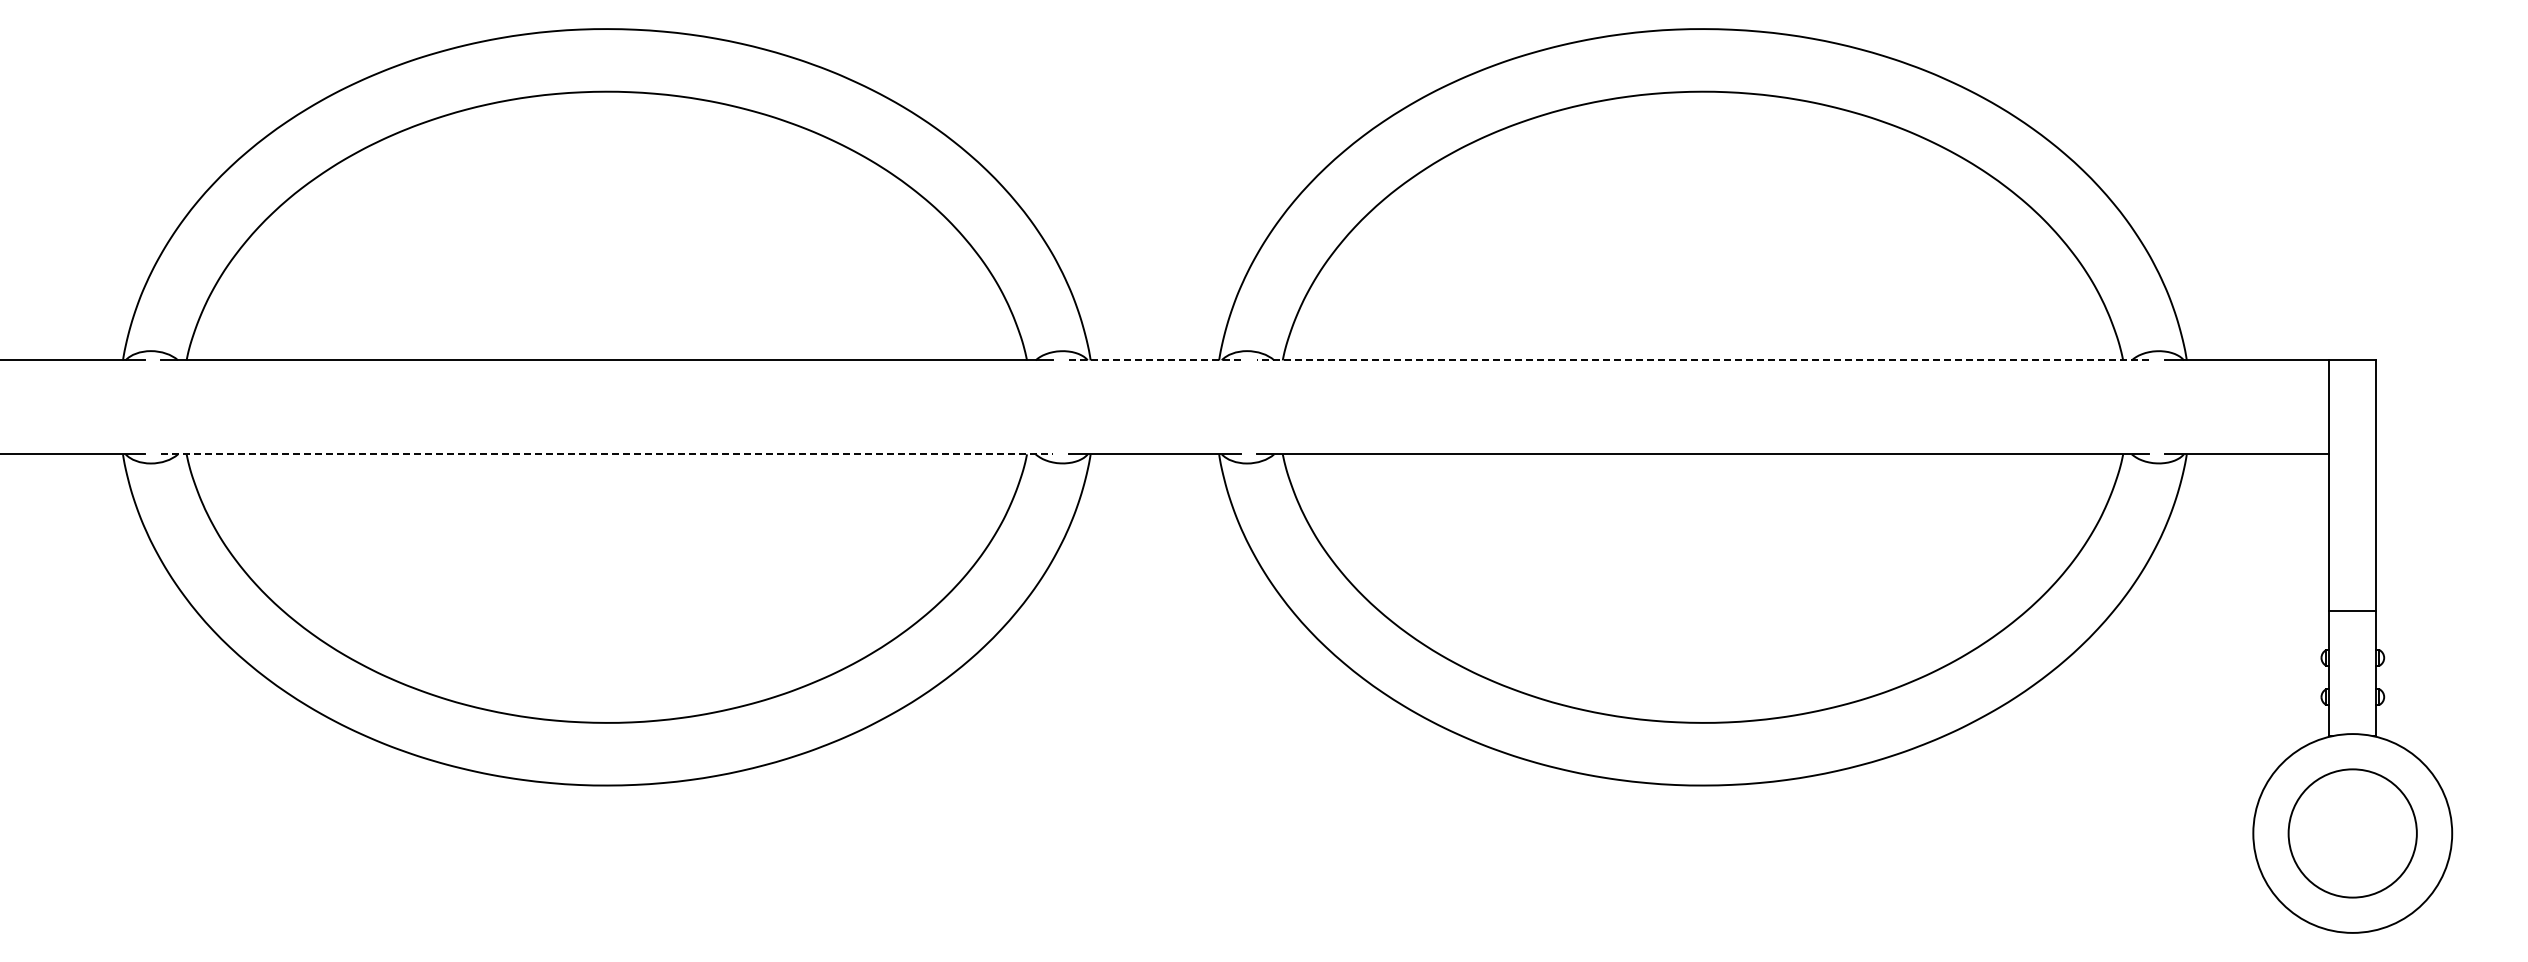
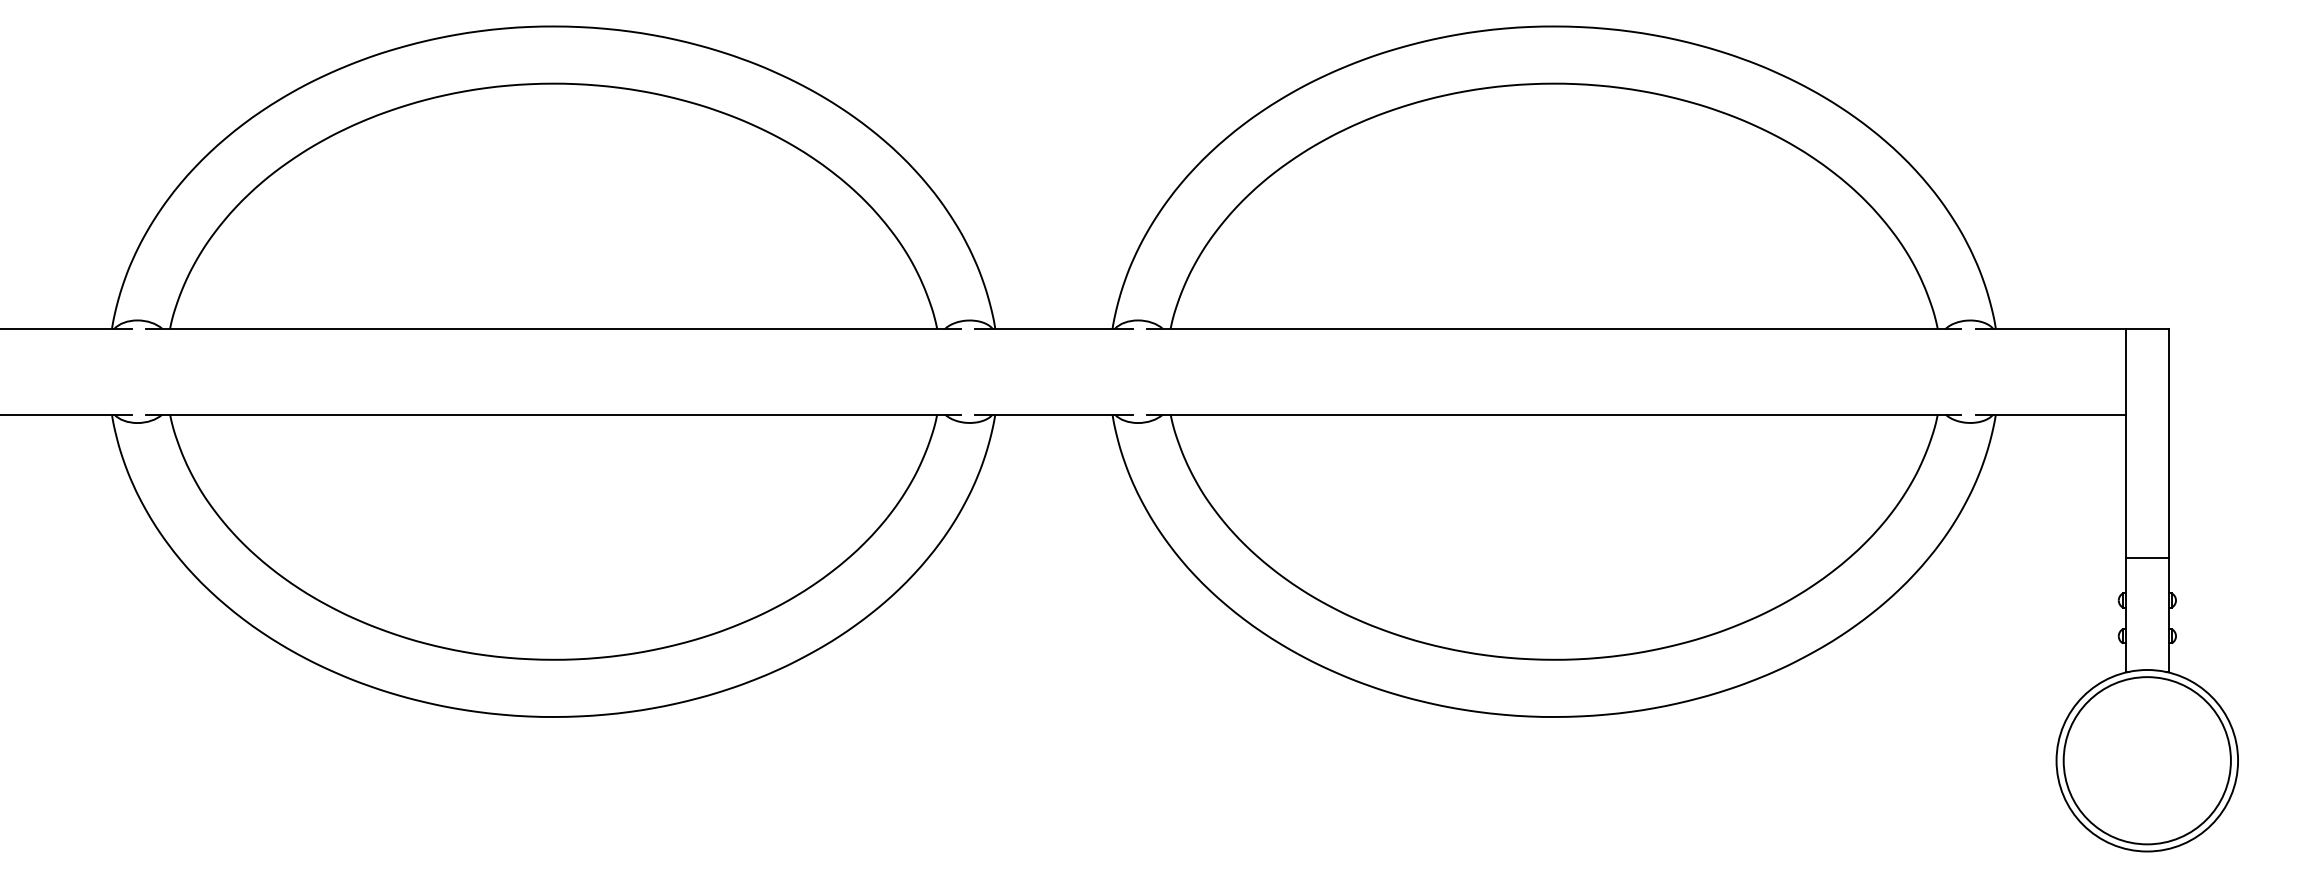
line: (1154, 360) -> (1053, 329), dashed -> solid
line: (1702, 360) -> (1553, 329), dashed -> solid
line: (607, 454) -> (554, 414), dashed -> solid
circle: (2352, 833) -> (2147, 760), size x1.43

